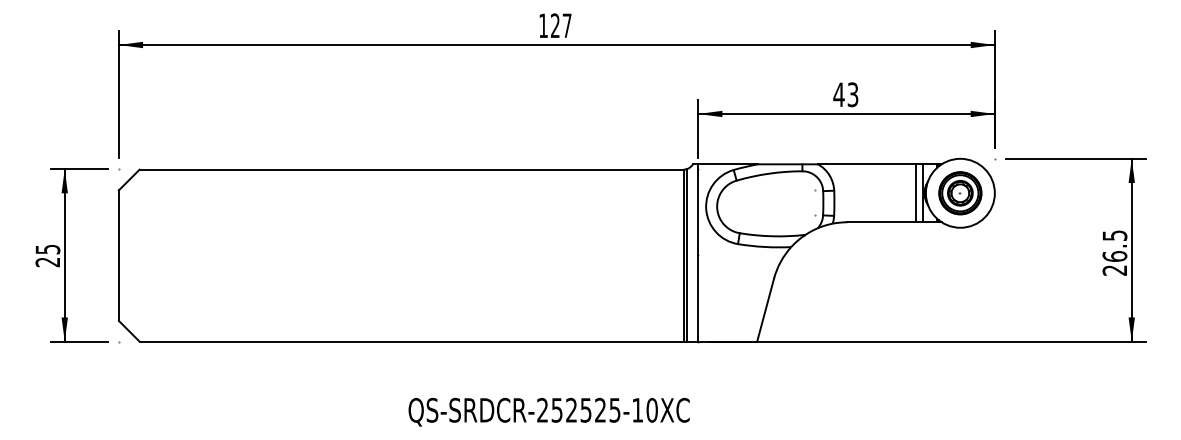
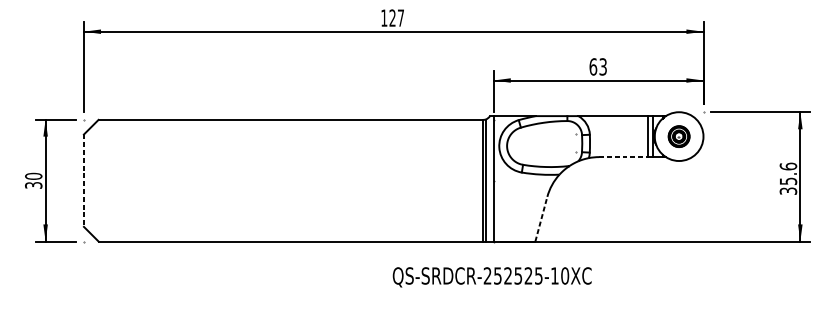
text: (838, 94) -> (592, 66), 43 -> 63
part: (960, 193) -> (679, 136), size x0.7
line: (882, 222) -> (624, 157), solid -> dashed
text: (1114, 252) -> (788, 178), 26.5 -> 35.6
text: (47, 255) -> (33, 180), 25 -> 30
line: (118, 256) -> (83, 181), solid -> dashed
line: (765, 310) -> (541, 219), solid -> dashed
text: (548, 411) -> (491, 276), moved

